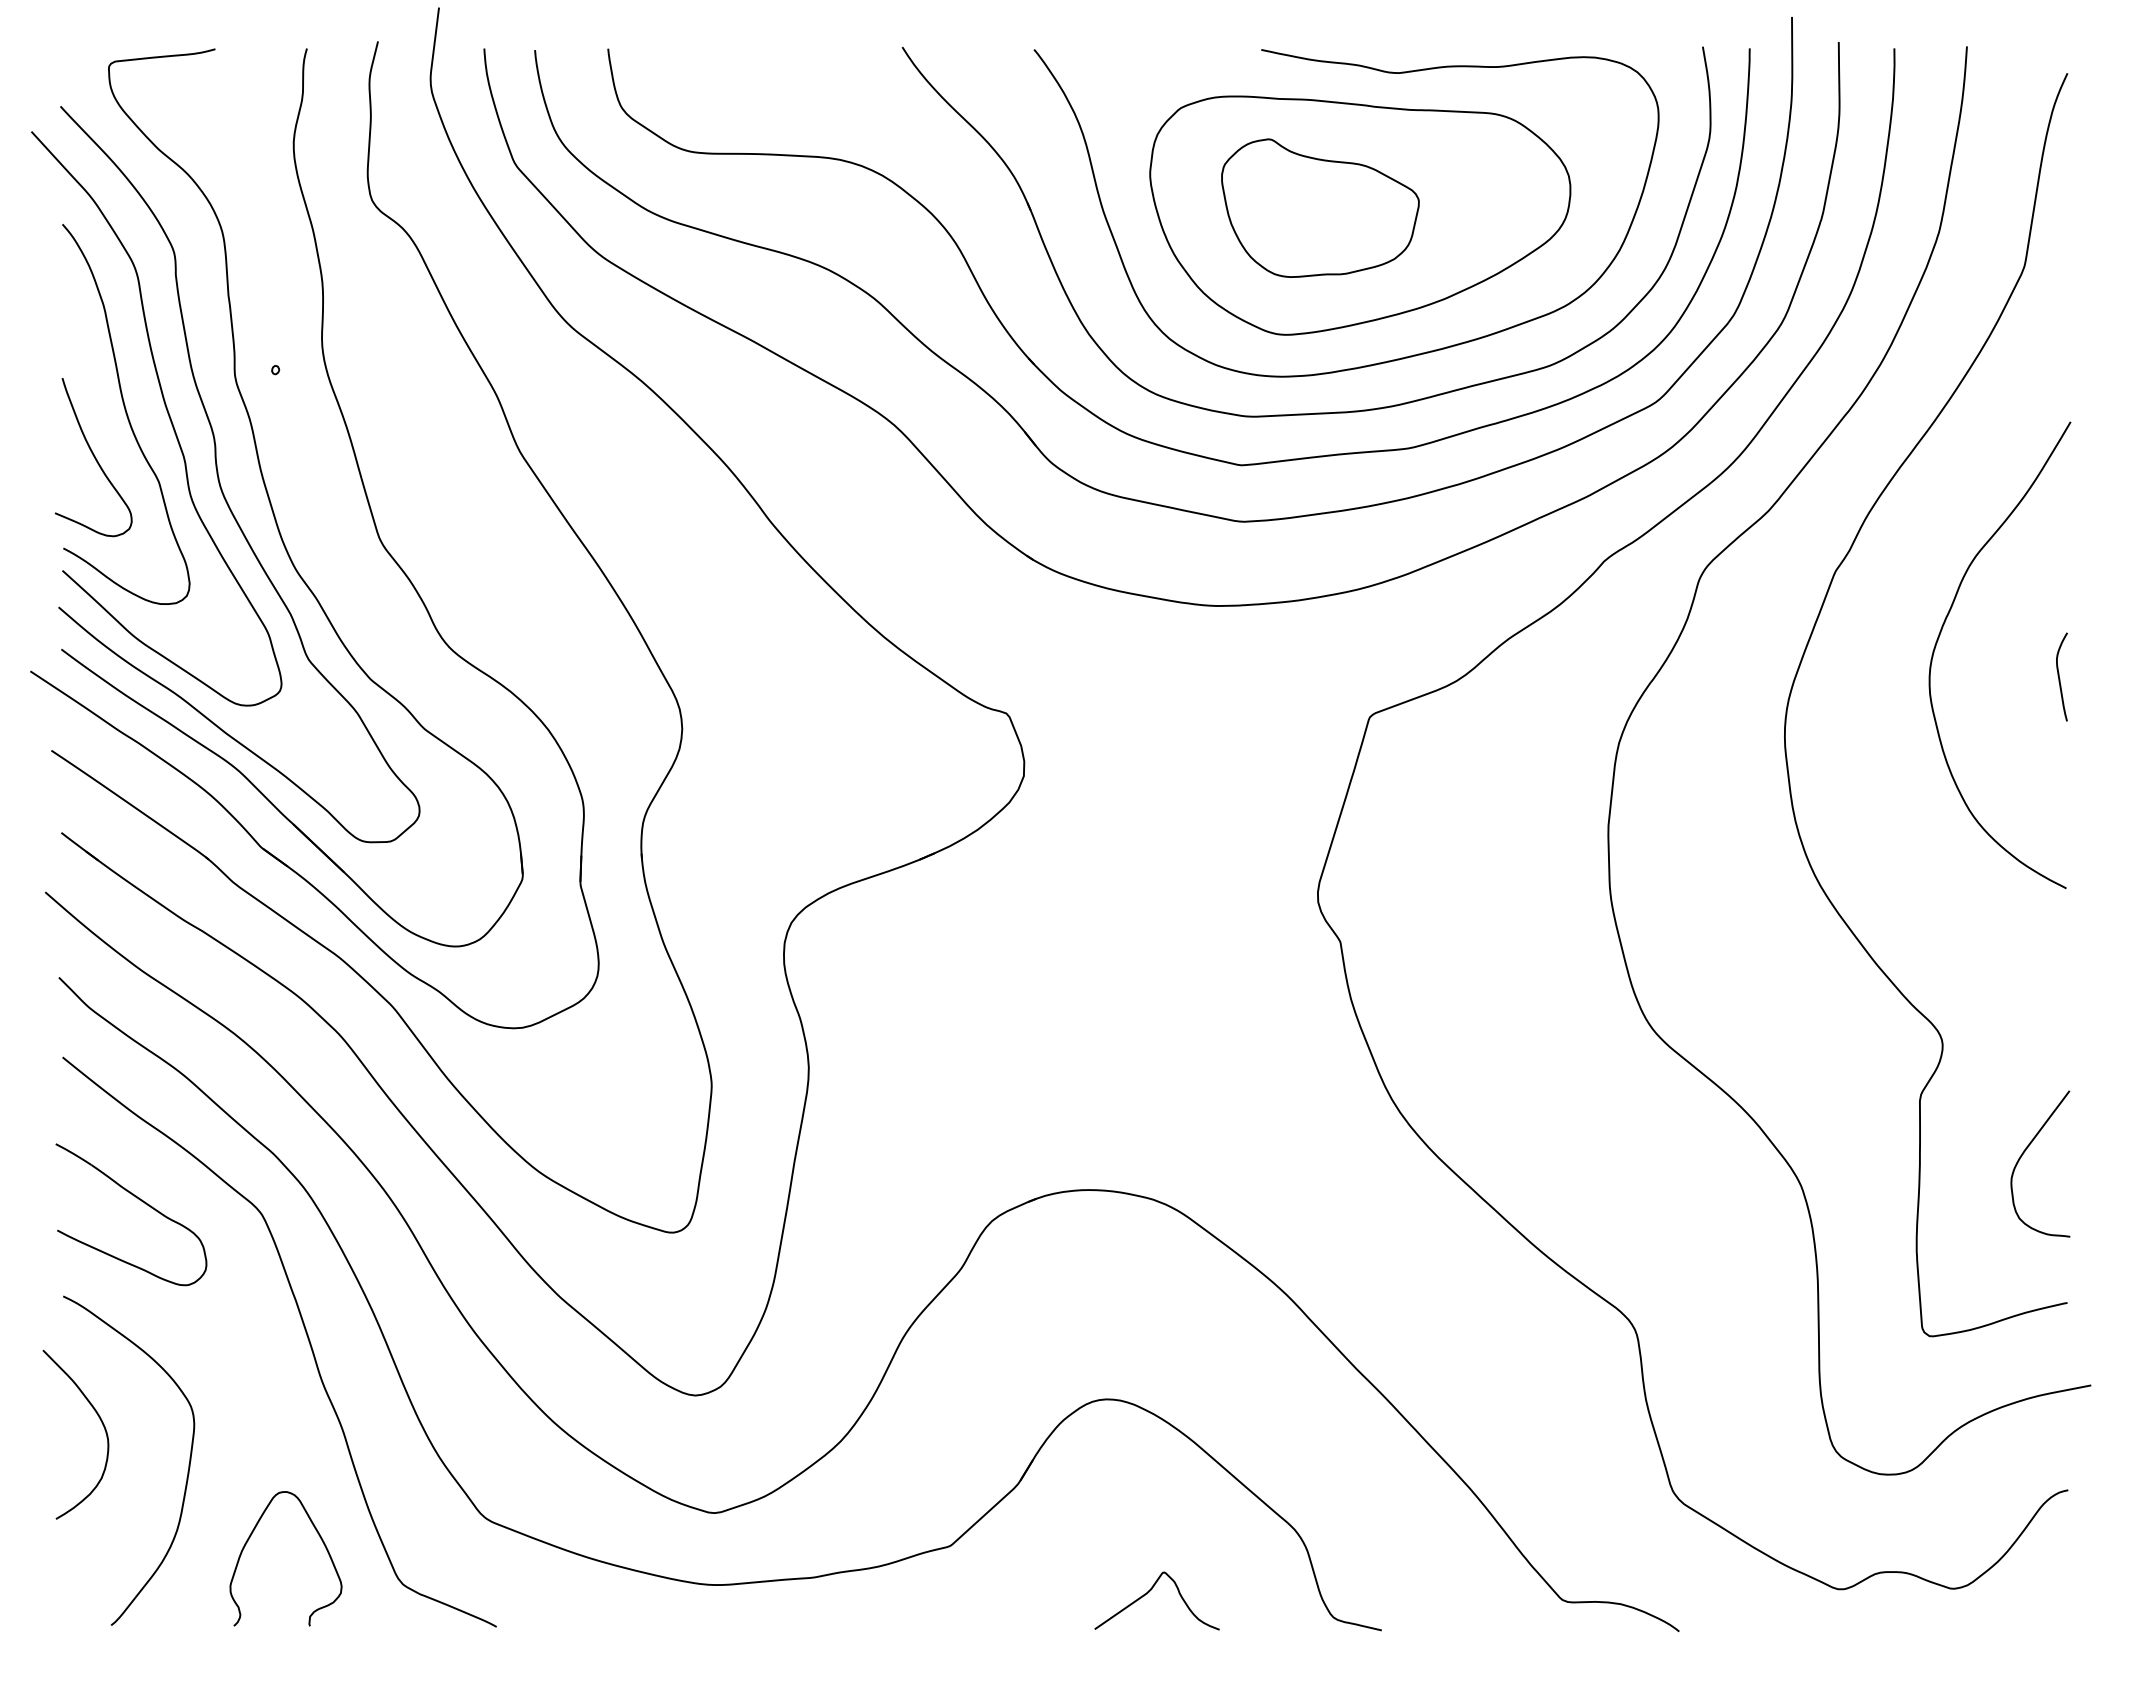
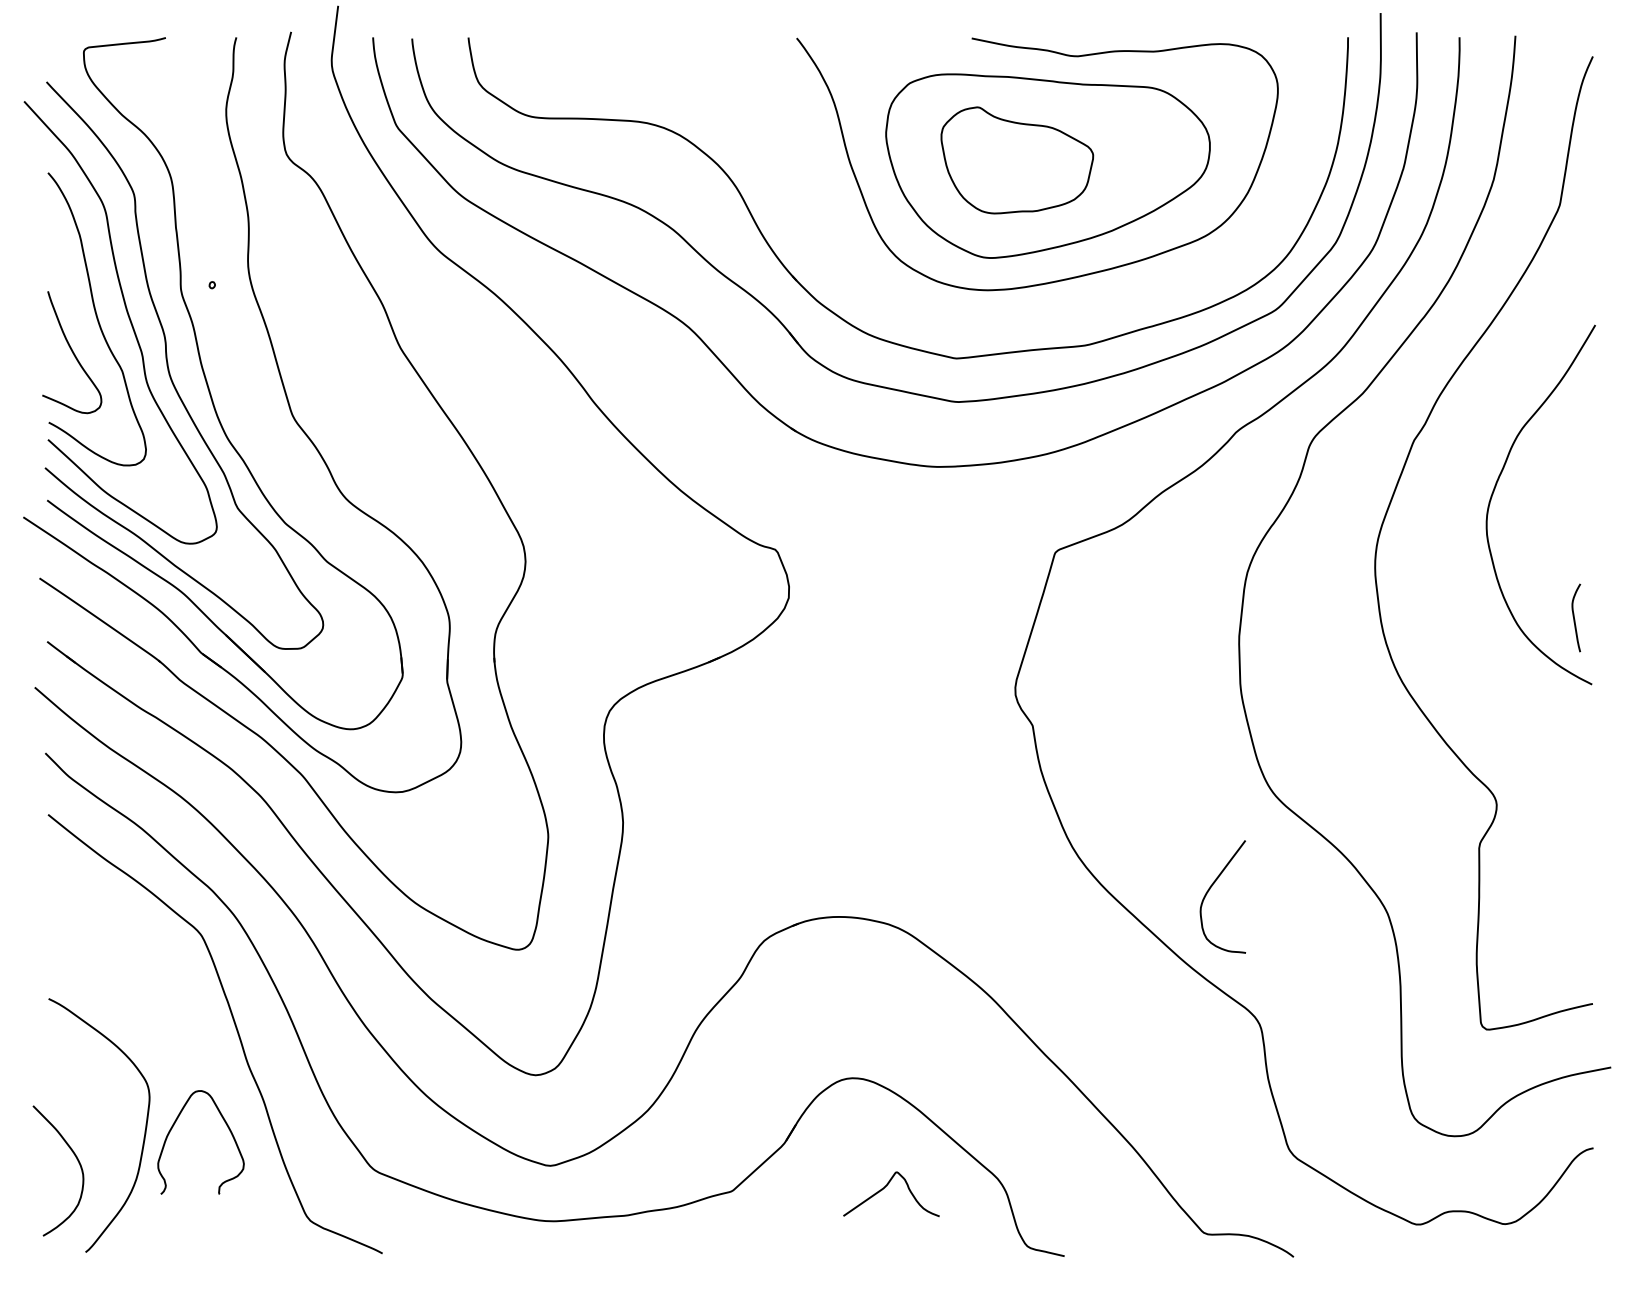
part: (1315, 412) -> (1013, 317), removed
curve: (2059, 676) -> (1574, 617), moved
curve: (2024, 1153) -> (1210, 888), moved
part: (139, 1200) -> (107, 924), removed
curve: (101, 1423) -> (78, 1162), moved
curve: (319, 1537) -> (226, 1126), moved
curve: (1149, 1592) -> (885, 1187), moved

